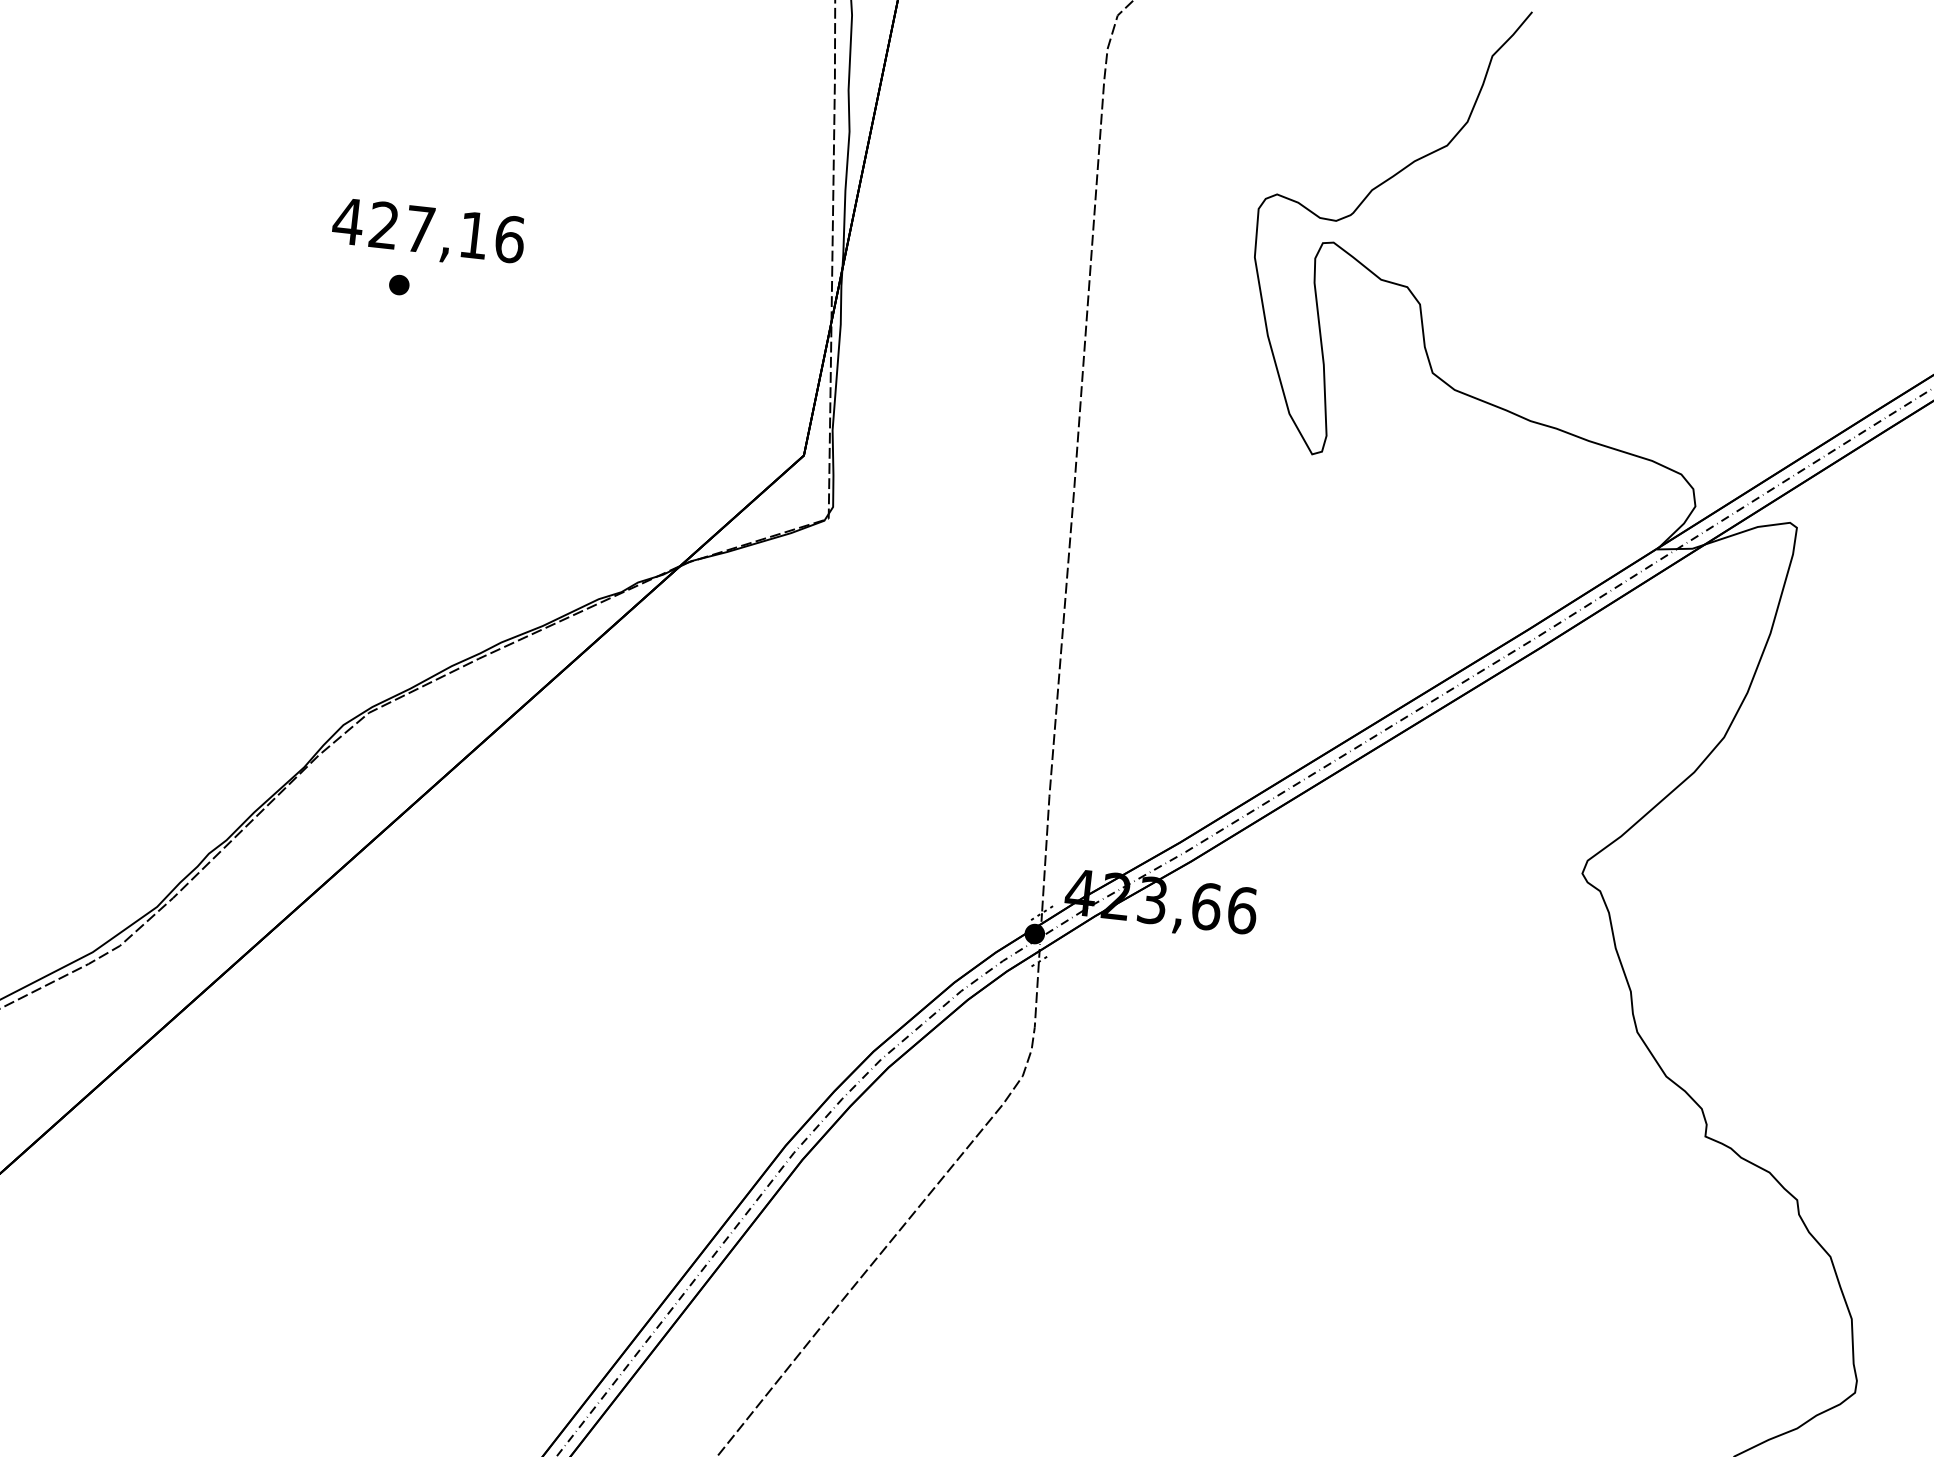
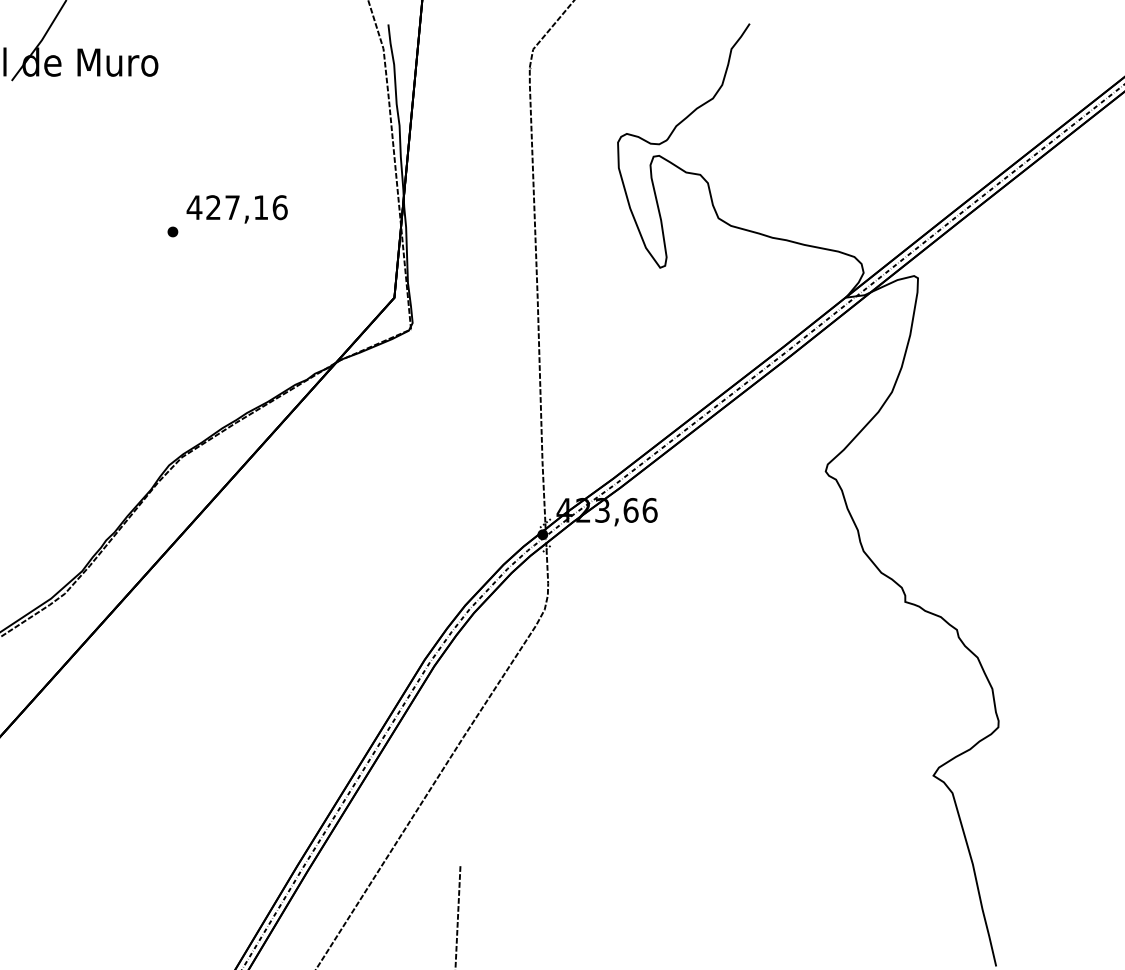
text: (427, 233) -> (236, 209), moved

